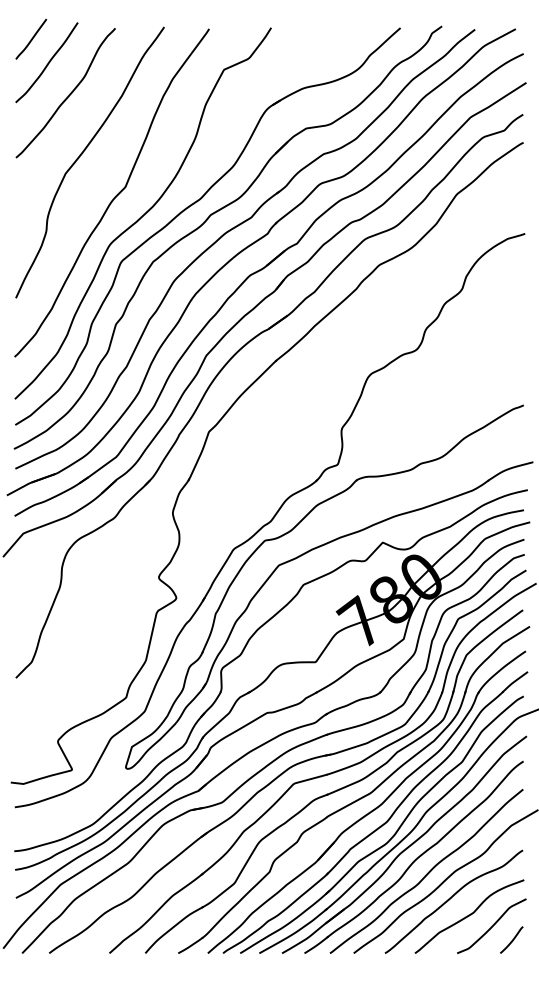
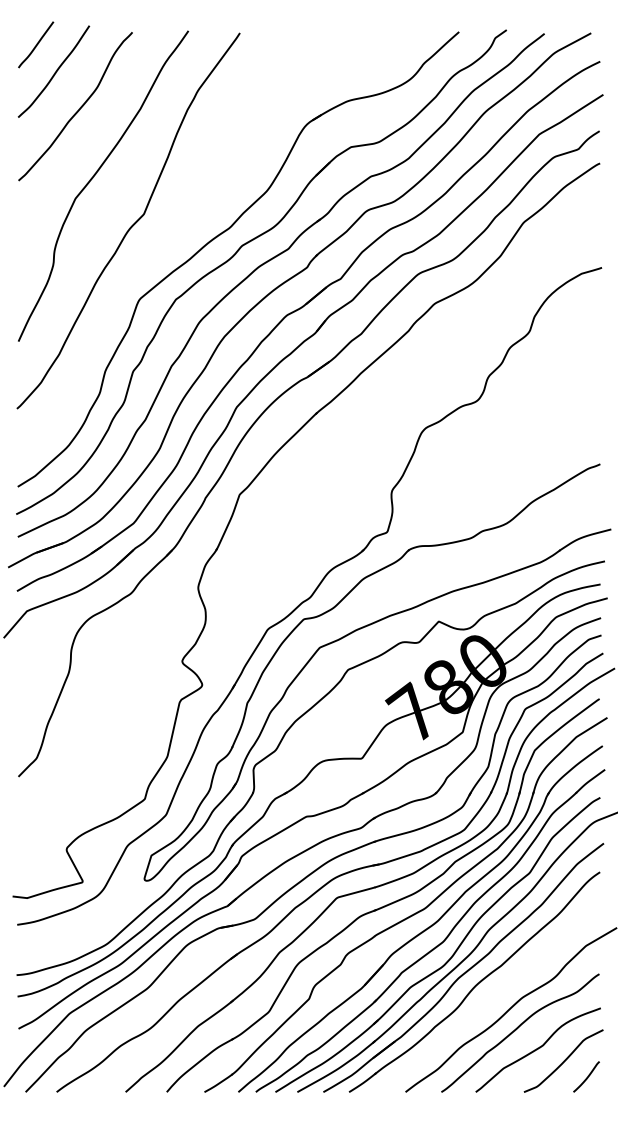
curve: (143, 214) -> (164, 245), removed
curve: (427, 872) -> (490, 999), removed

